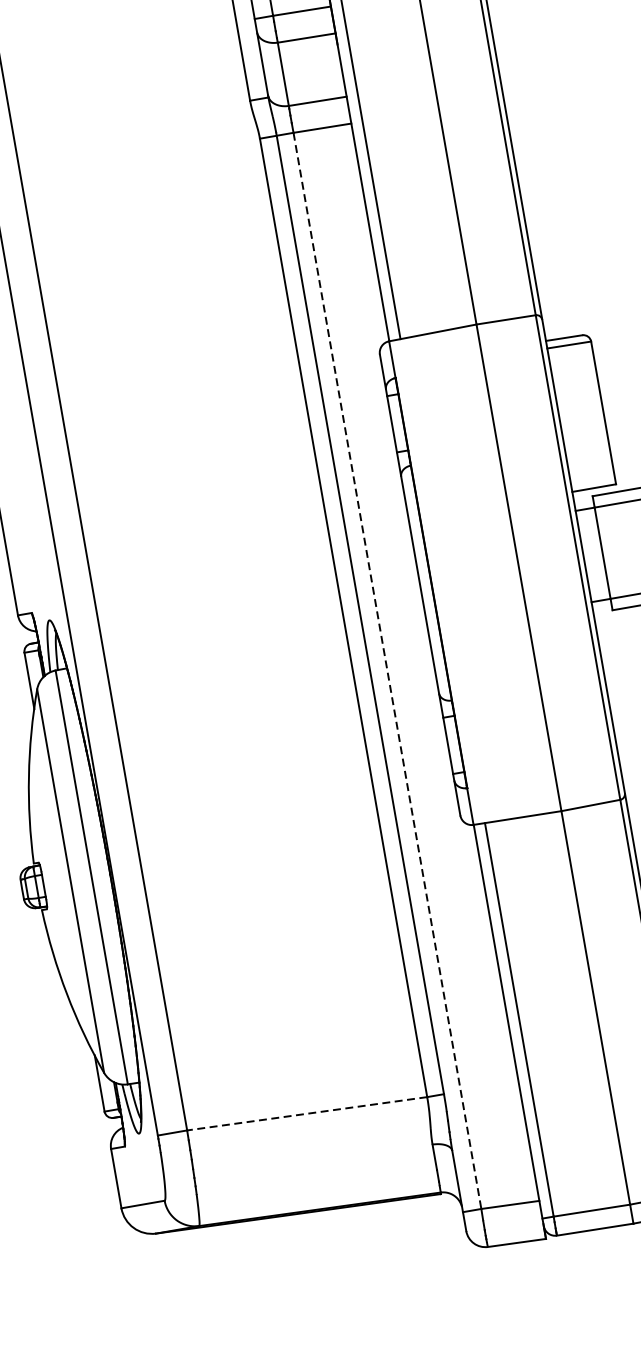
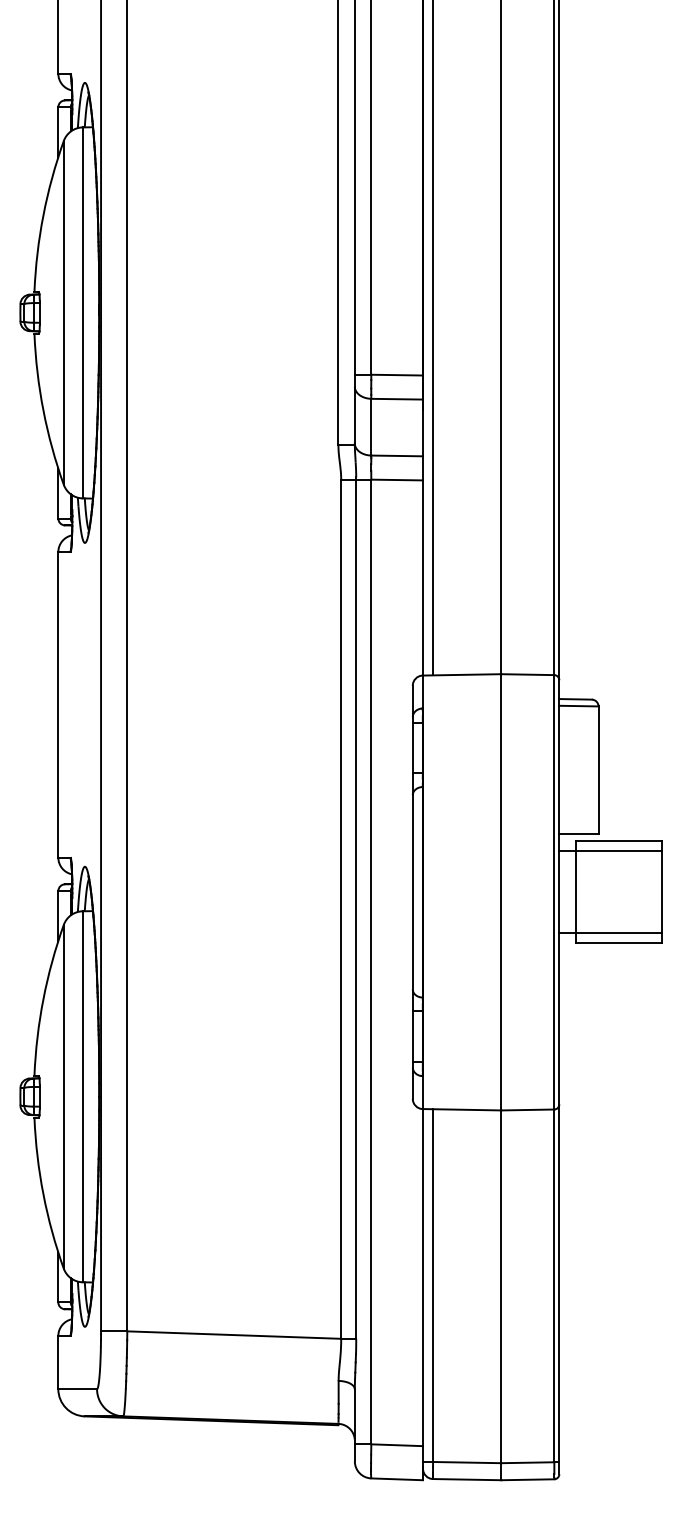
line: (387, 671) -> (371, 962), dashed -> solid
line: (306, 1114) -> (233, 1335), dashed -> solid

